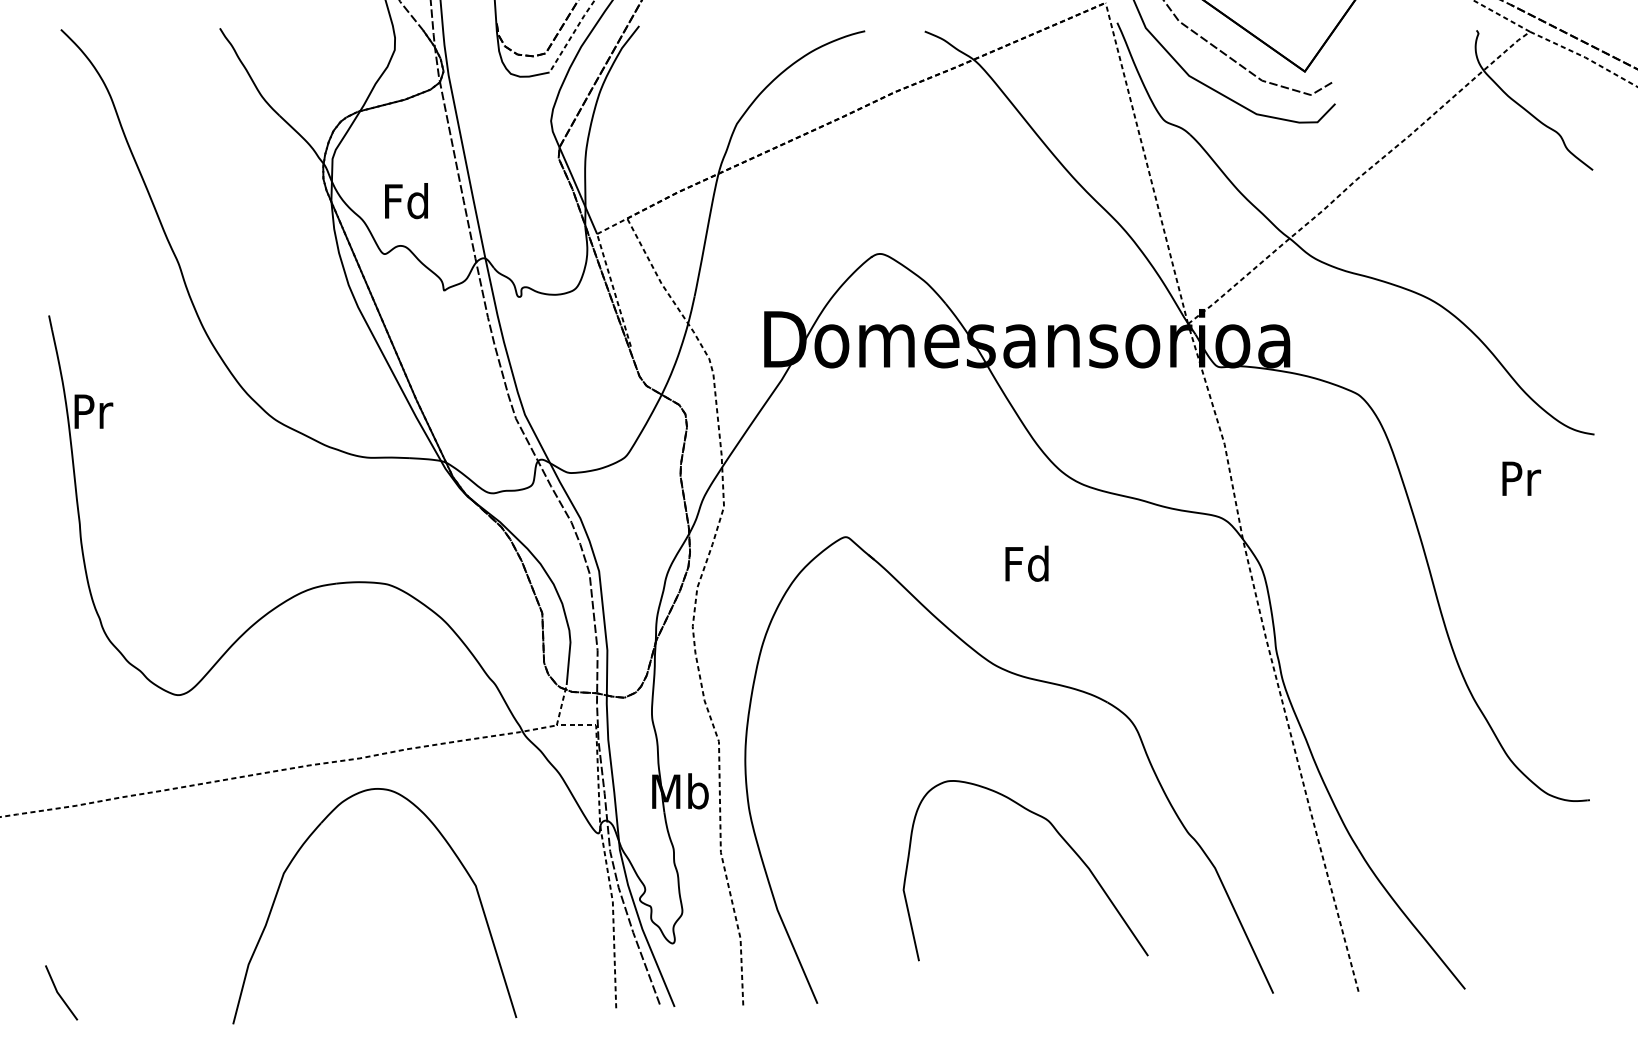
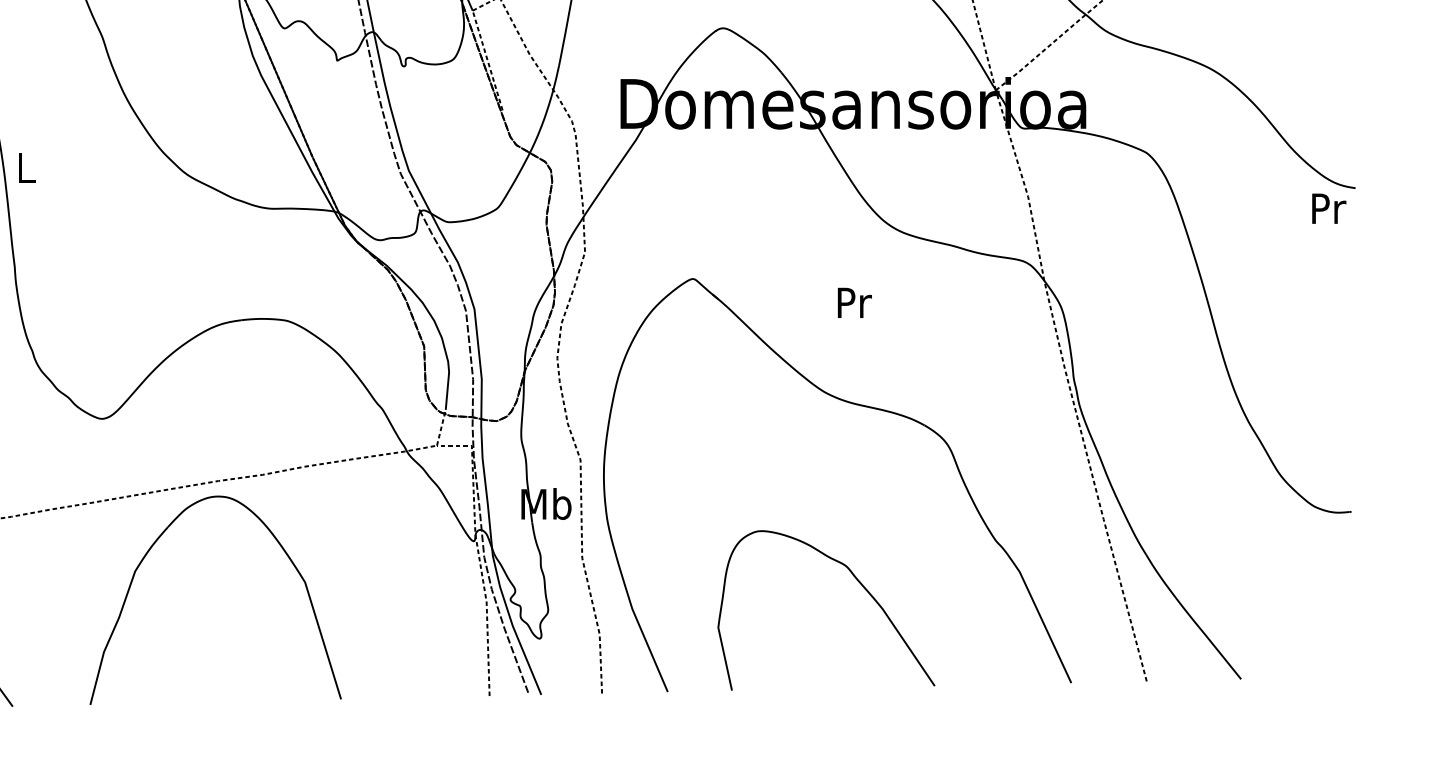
text: (93, 411) -> (26, 167), Pr -> L
text: (1521, 478) -> (1329, 208), moved
text: (1026, 563) -> (852, 302), Fd -> Pr
curve: (1061, 838) -> (858, 582), moved
part: (297, 854) -> (147, 554), moved

